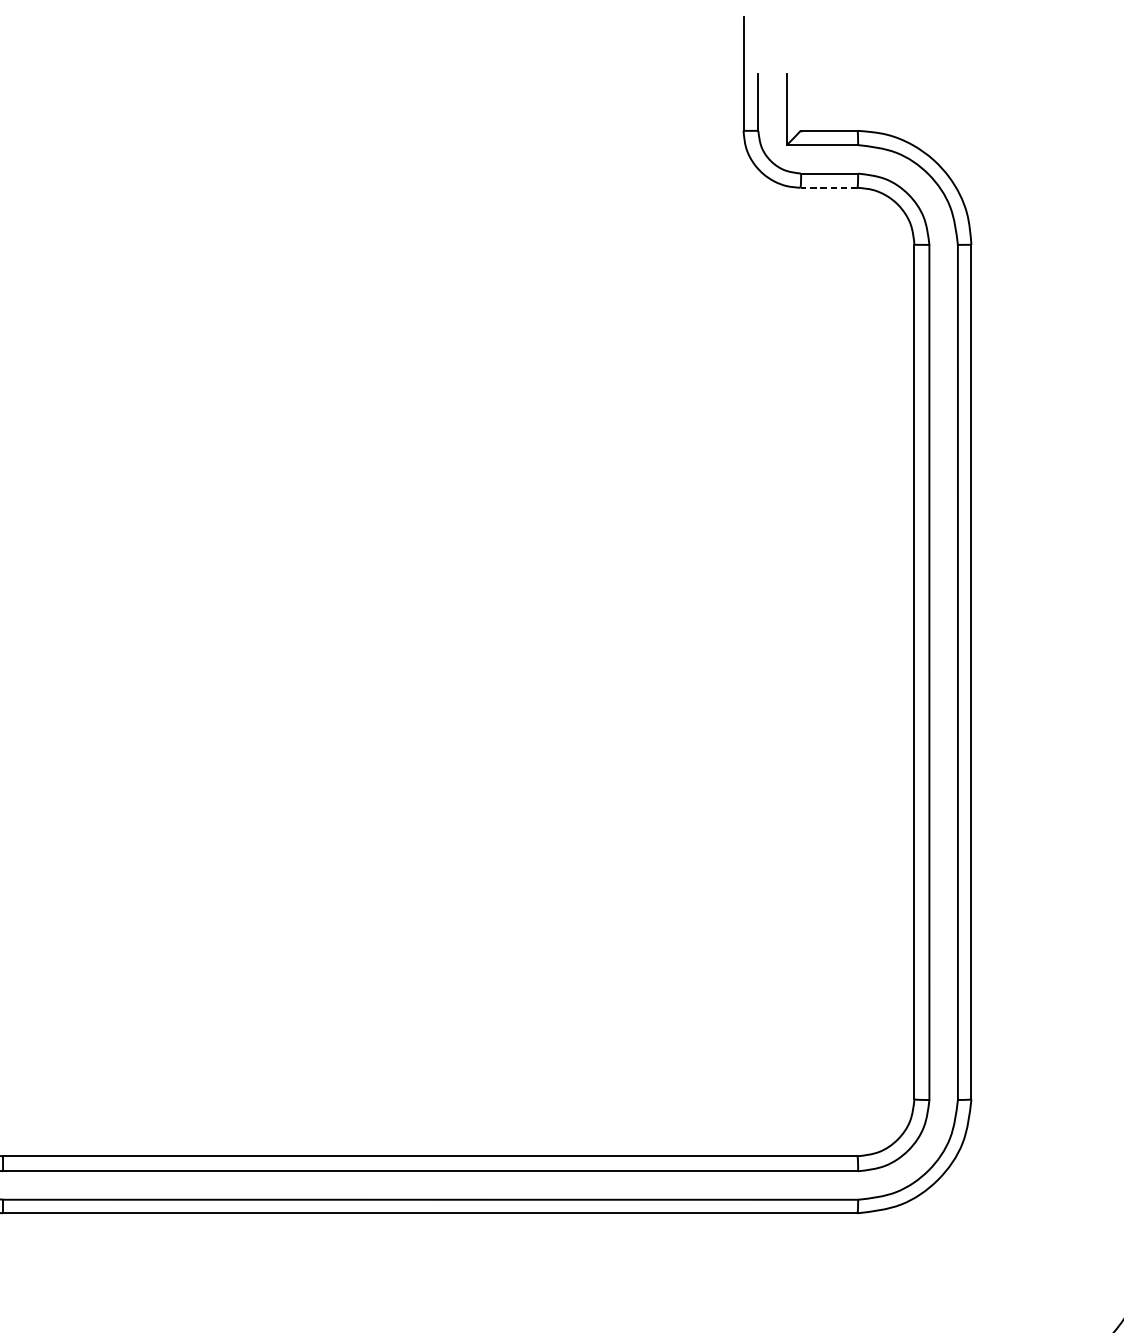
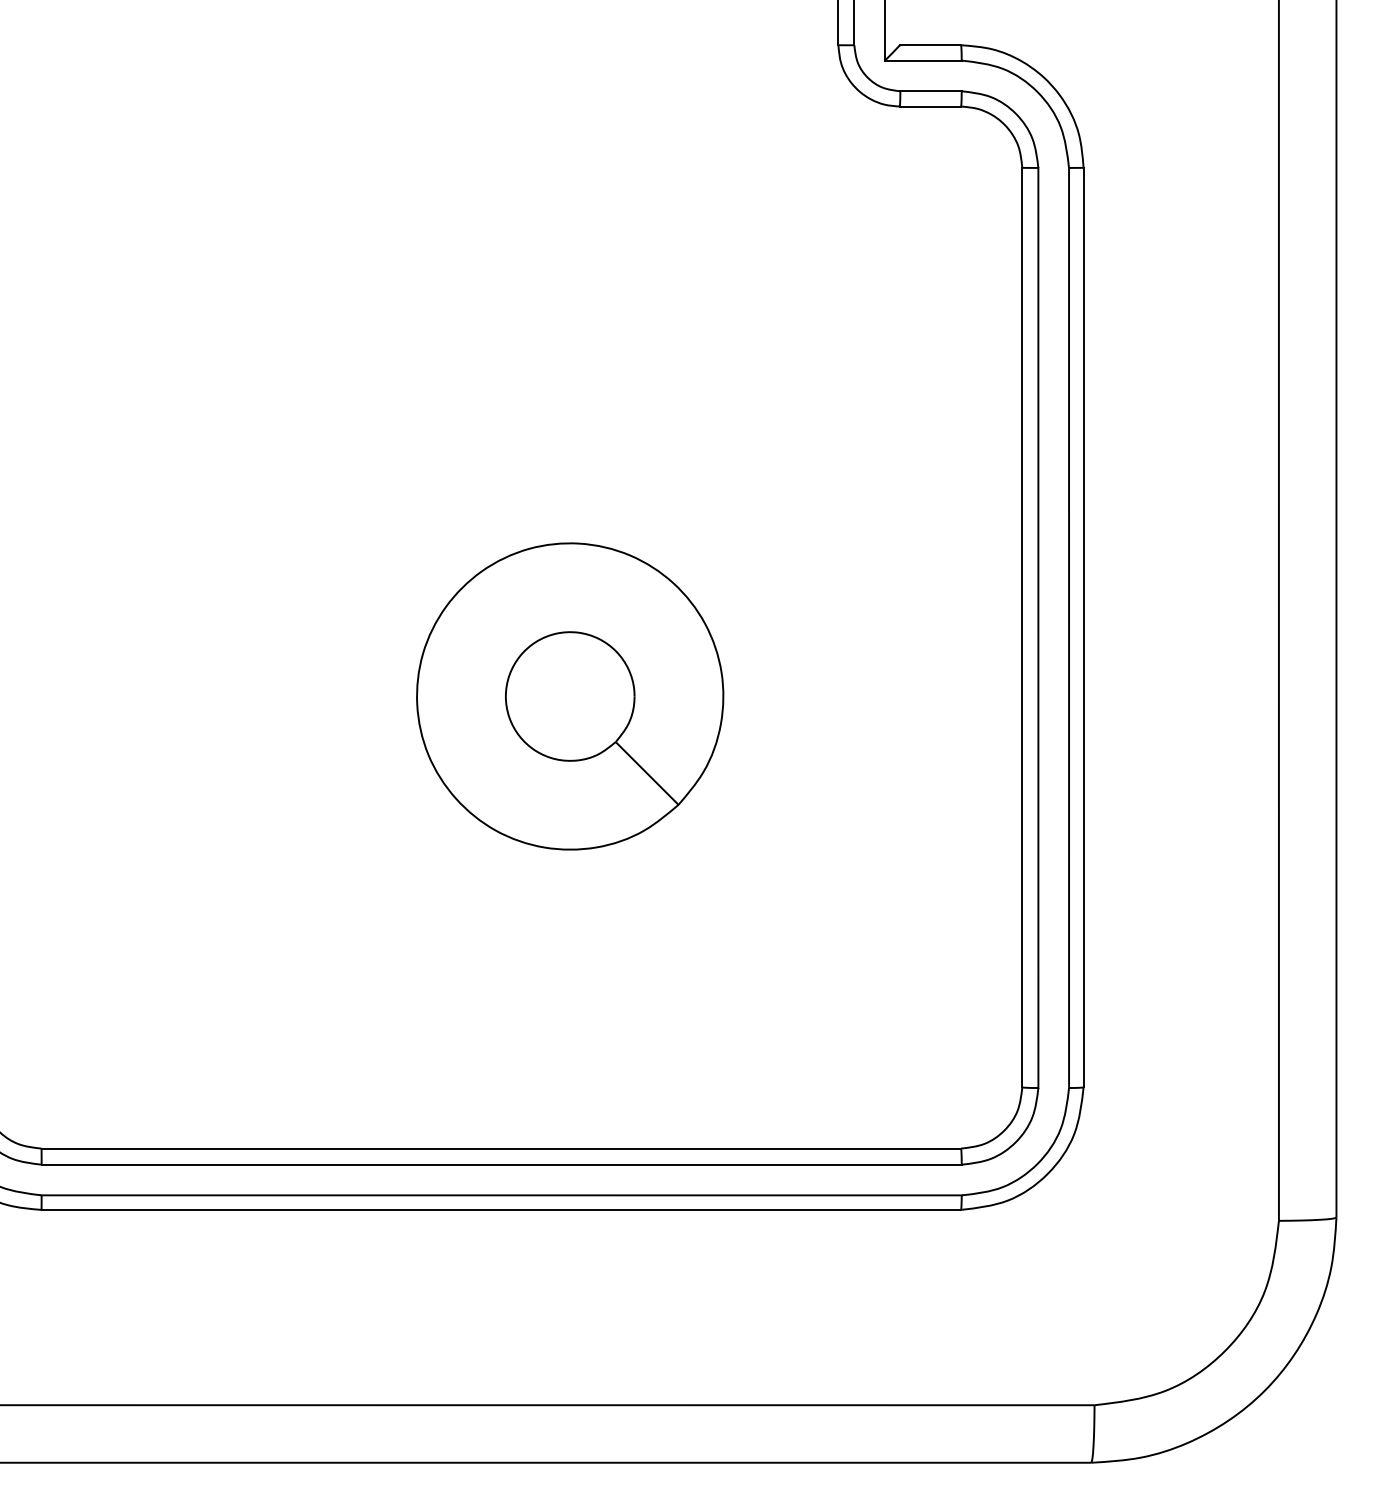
line: (829, 187) -> (930, 106), dashed -> solid
part: (494, 736) -> (570, 696), added

